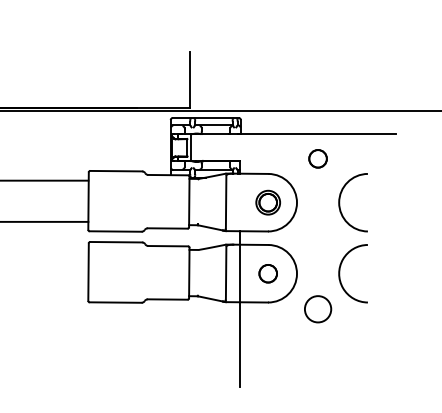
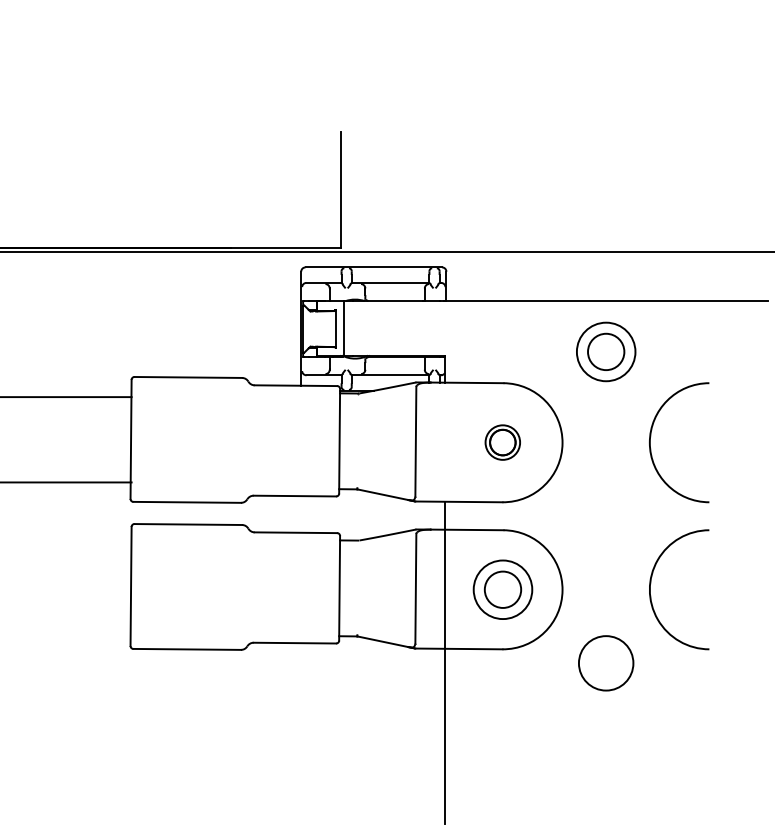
circle: (317, 158) -> (604, 351), size x1.6
part: (267, 202) -> (501, 442), size x0.7
circle: (268, 273) -> (503, 589), size x1.6

